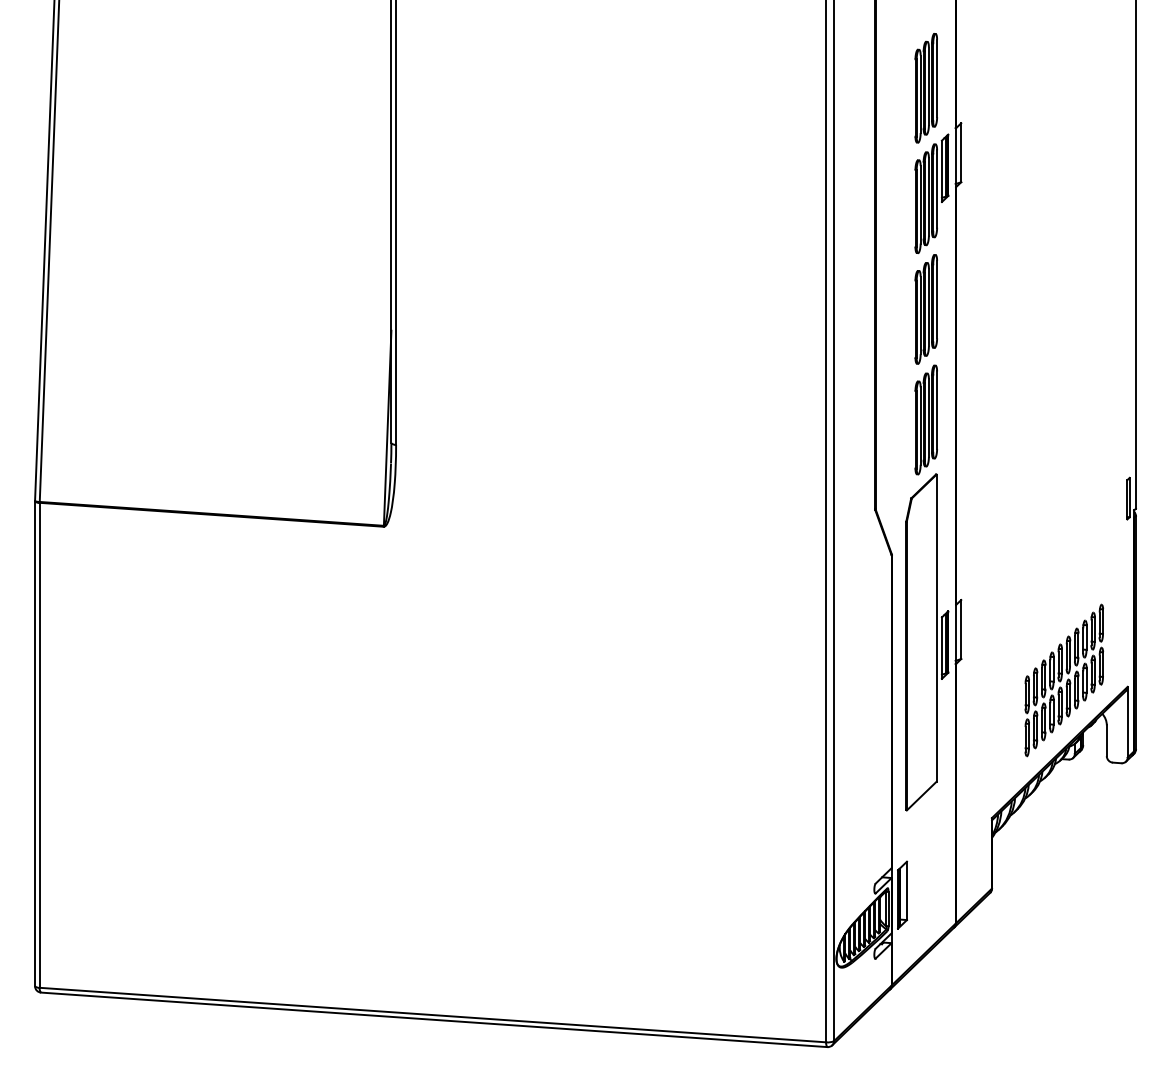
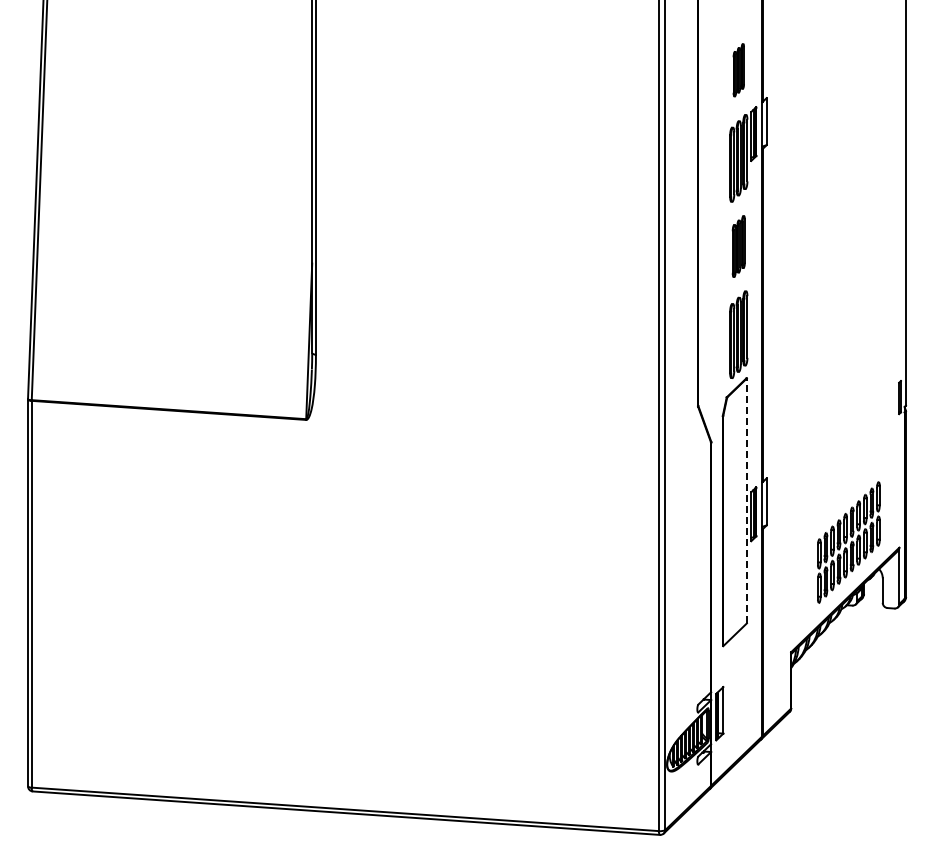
part: (925, 88) -> (738, 70), size x0.6
part: (925, 309) -> (738, 246), size x0.7
line: (935, 627) -> (746, 500), solid -> dashed

